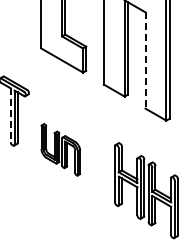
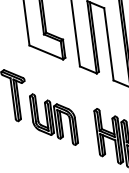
line: (145, 61) -> (108, 45), dashed -> solid
line: (10, 115) -> (12, 98), dashed -> solid
part: (60, 149) -> (53, 119), size x1.43

